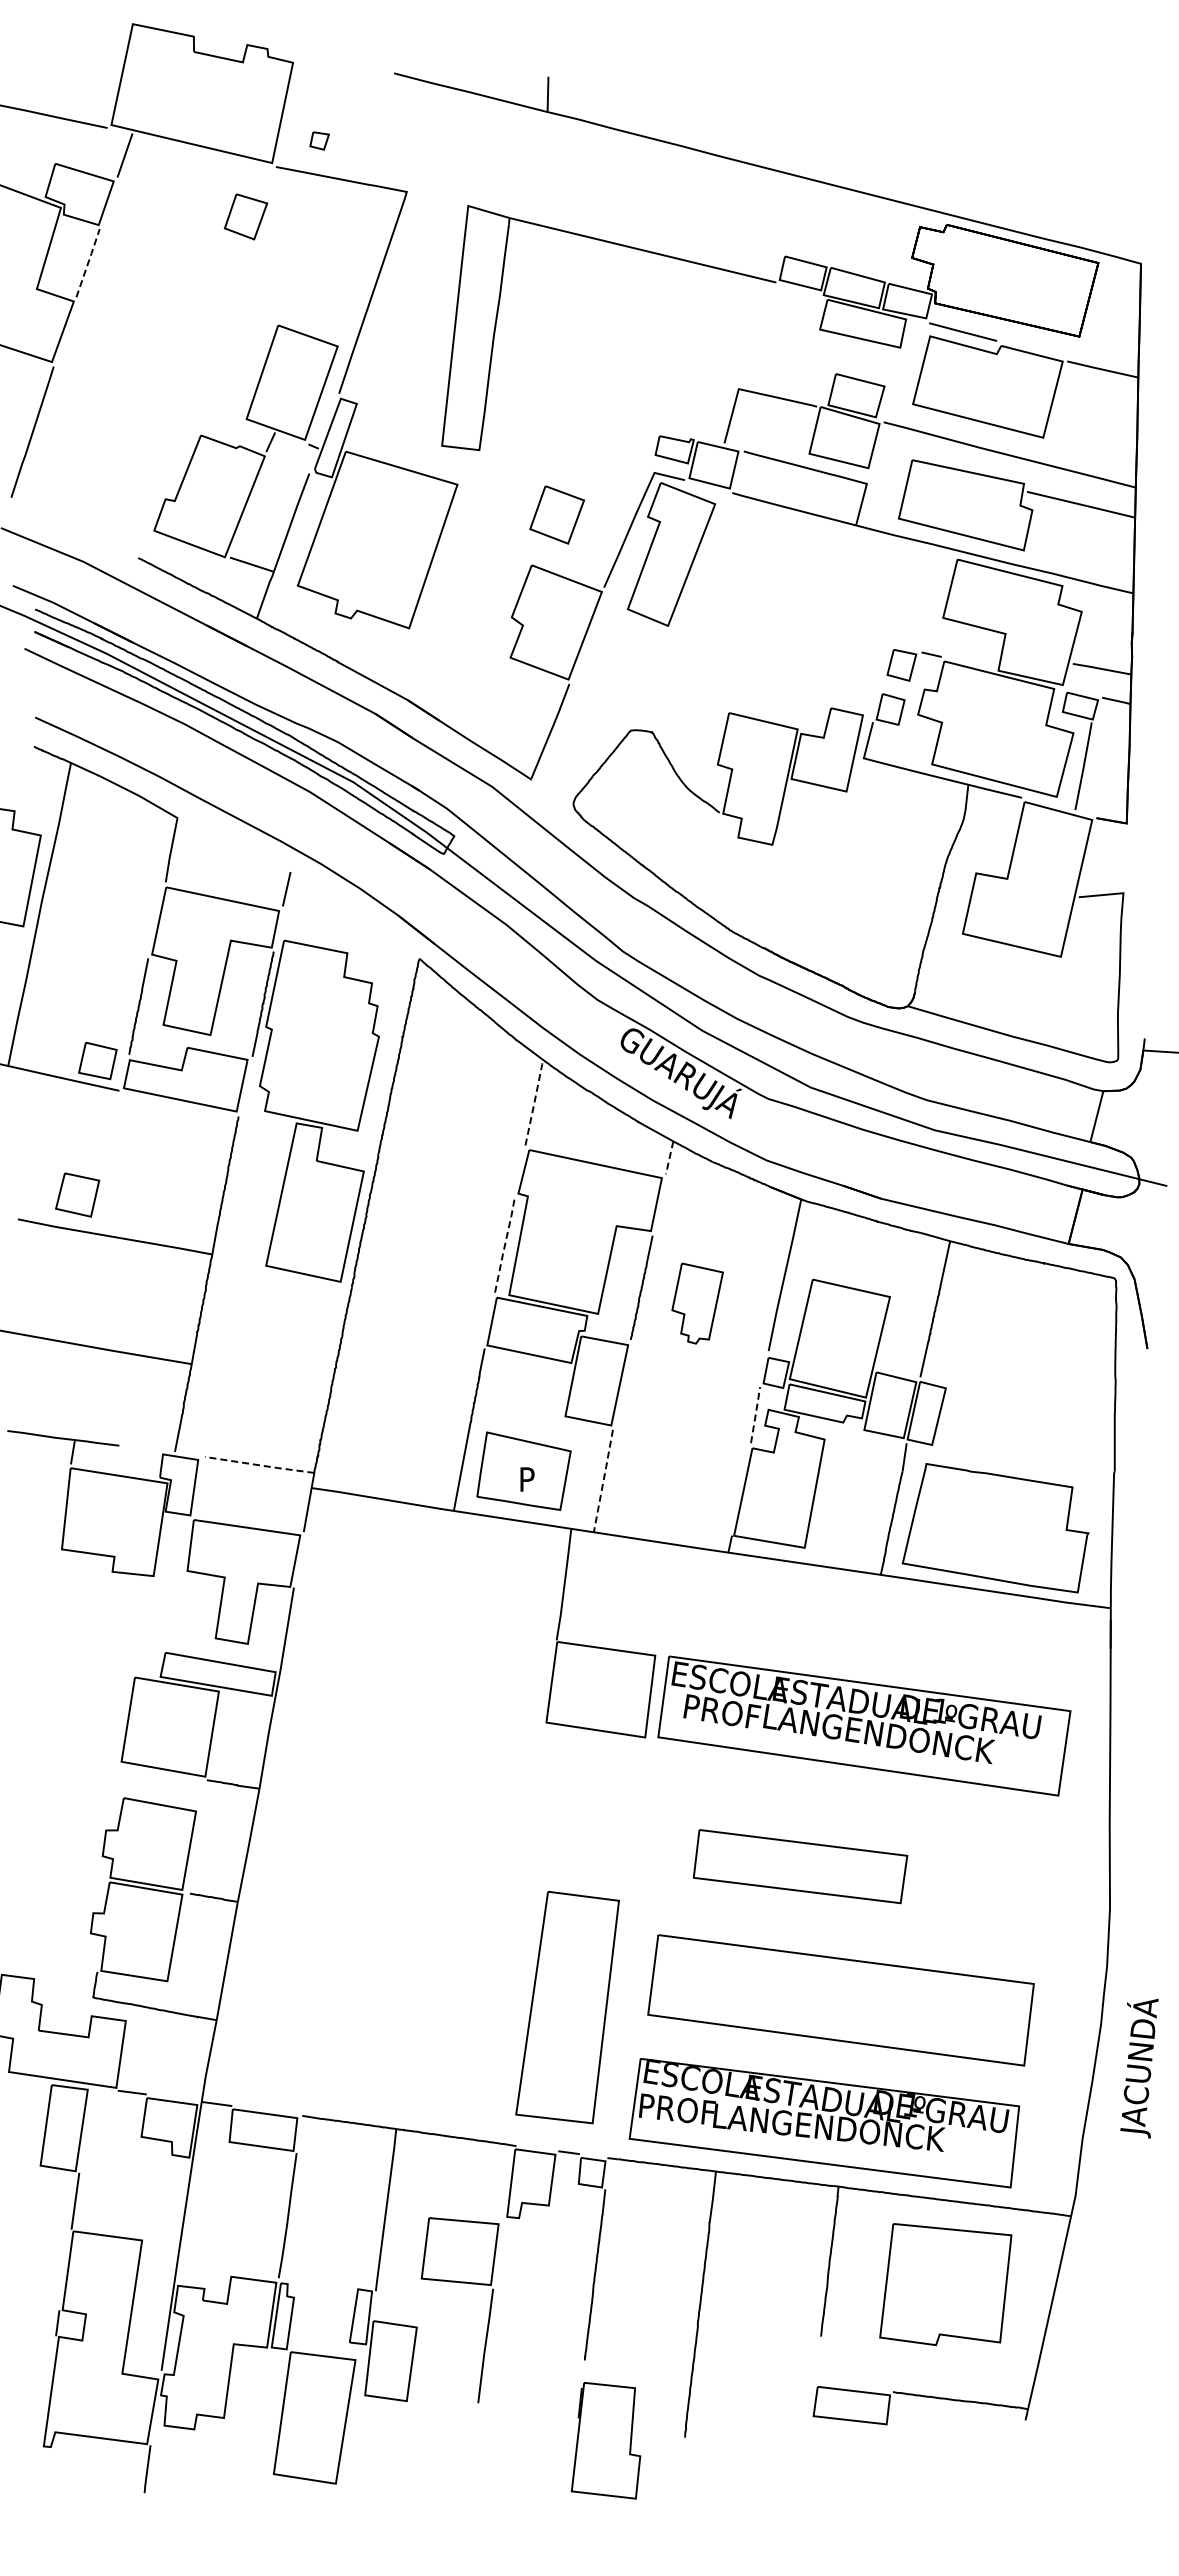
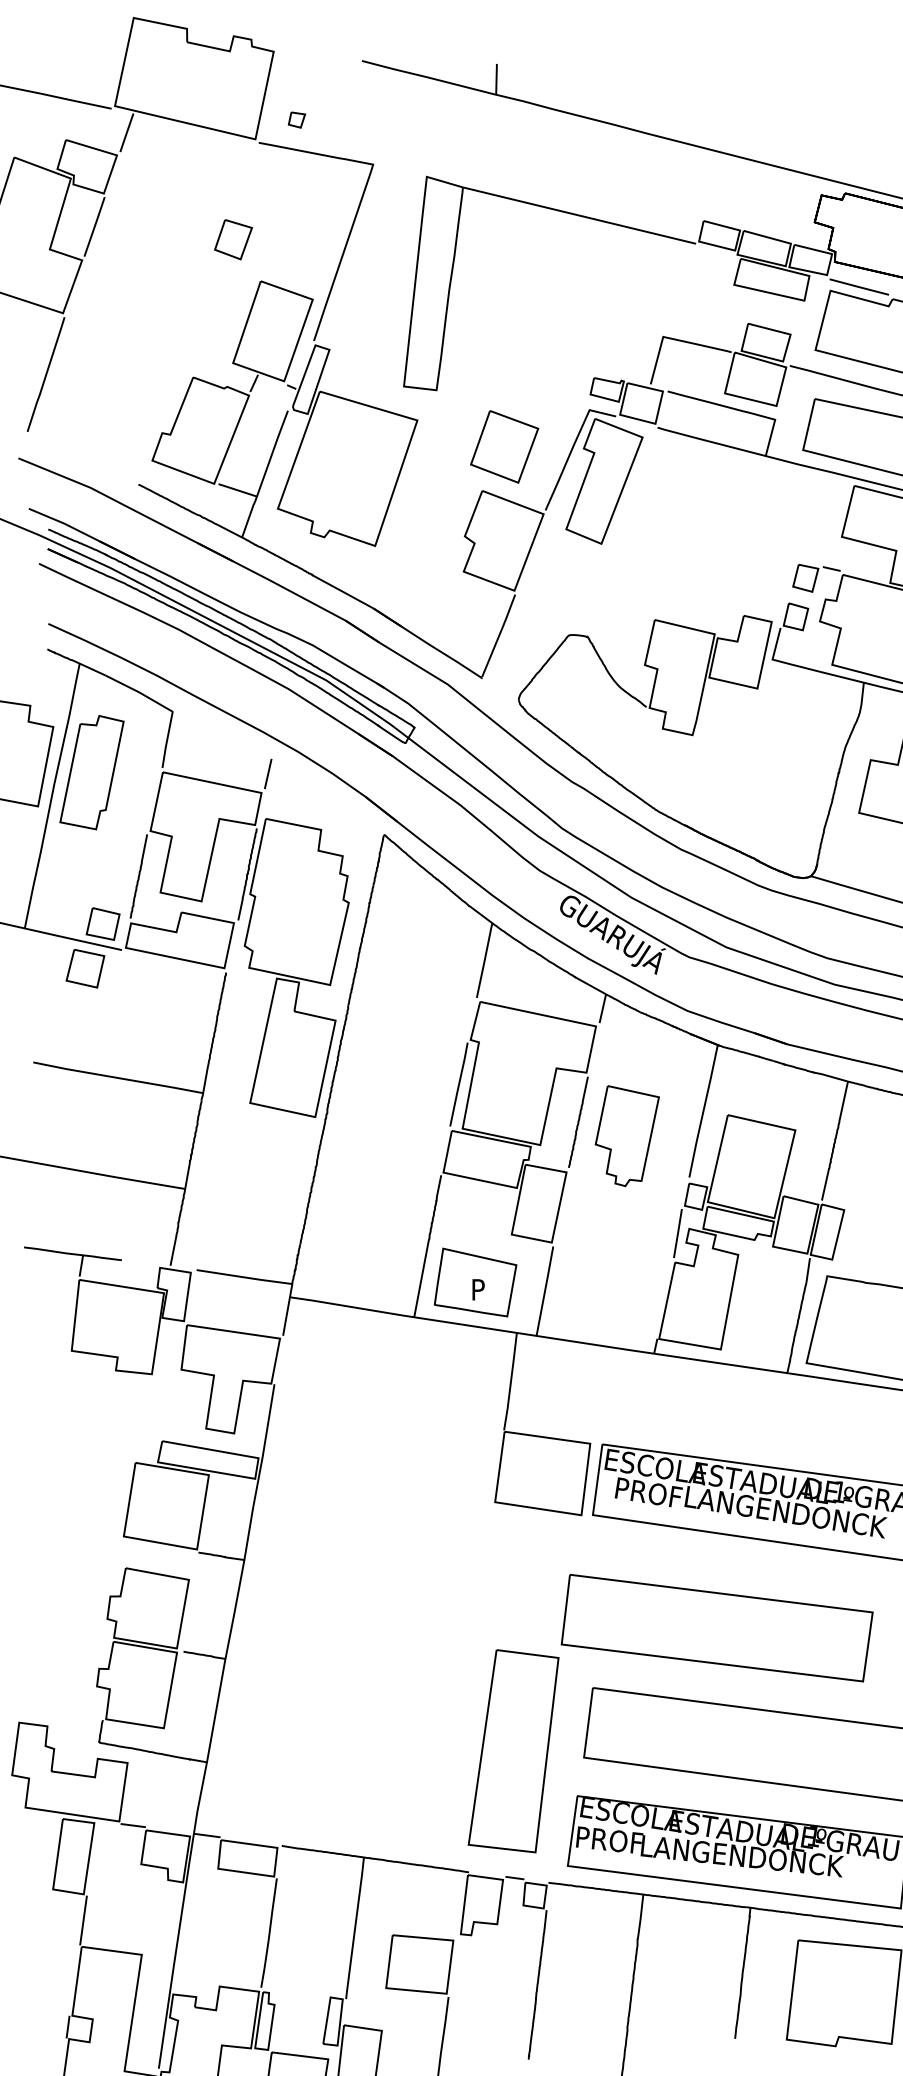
part: (245, 216) -> (233, 239), moved
line: (88, 262) -> (94, 226), dashed -> solid
part: (556, 514) -> (503, 446), size x1.43
part: (85, 887) -> (92, 772), added
line: (534, 1102) -> (484, 960), dashed -> solid
line: (669, 1157) -> (602, 1008), dashed -> solid
part: (77, 1194) -> (85, 968), moved
line: (505, 1244) -> (459, 1084), dashed -> solid
part: (697, 1303) -> (627, 1135), size x1.43
line: (755, 1414) -> (677, 1232), dashed -> solid
line: (259, 1465) -> (244, 1277), dashed -> solid
line: (603, 1480) -> (545, 1290), dashed -> solid
part: (800, 1866) -> (717, 1627), size x1.67

